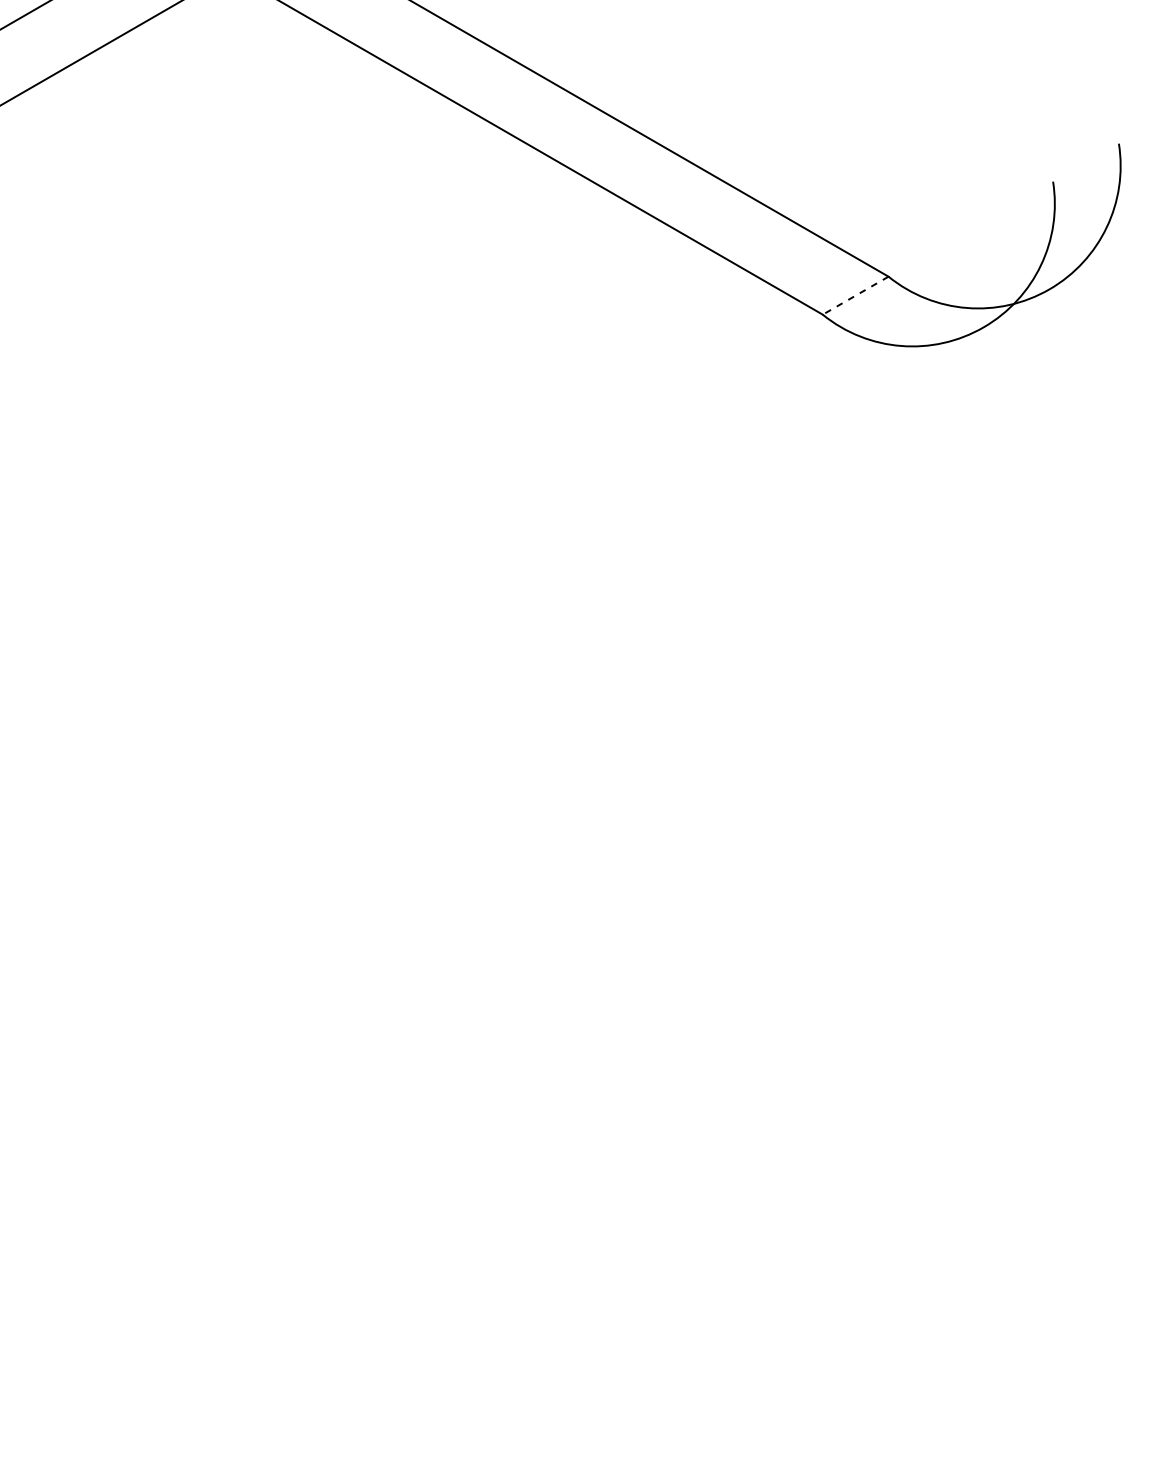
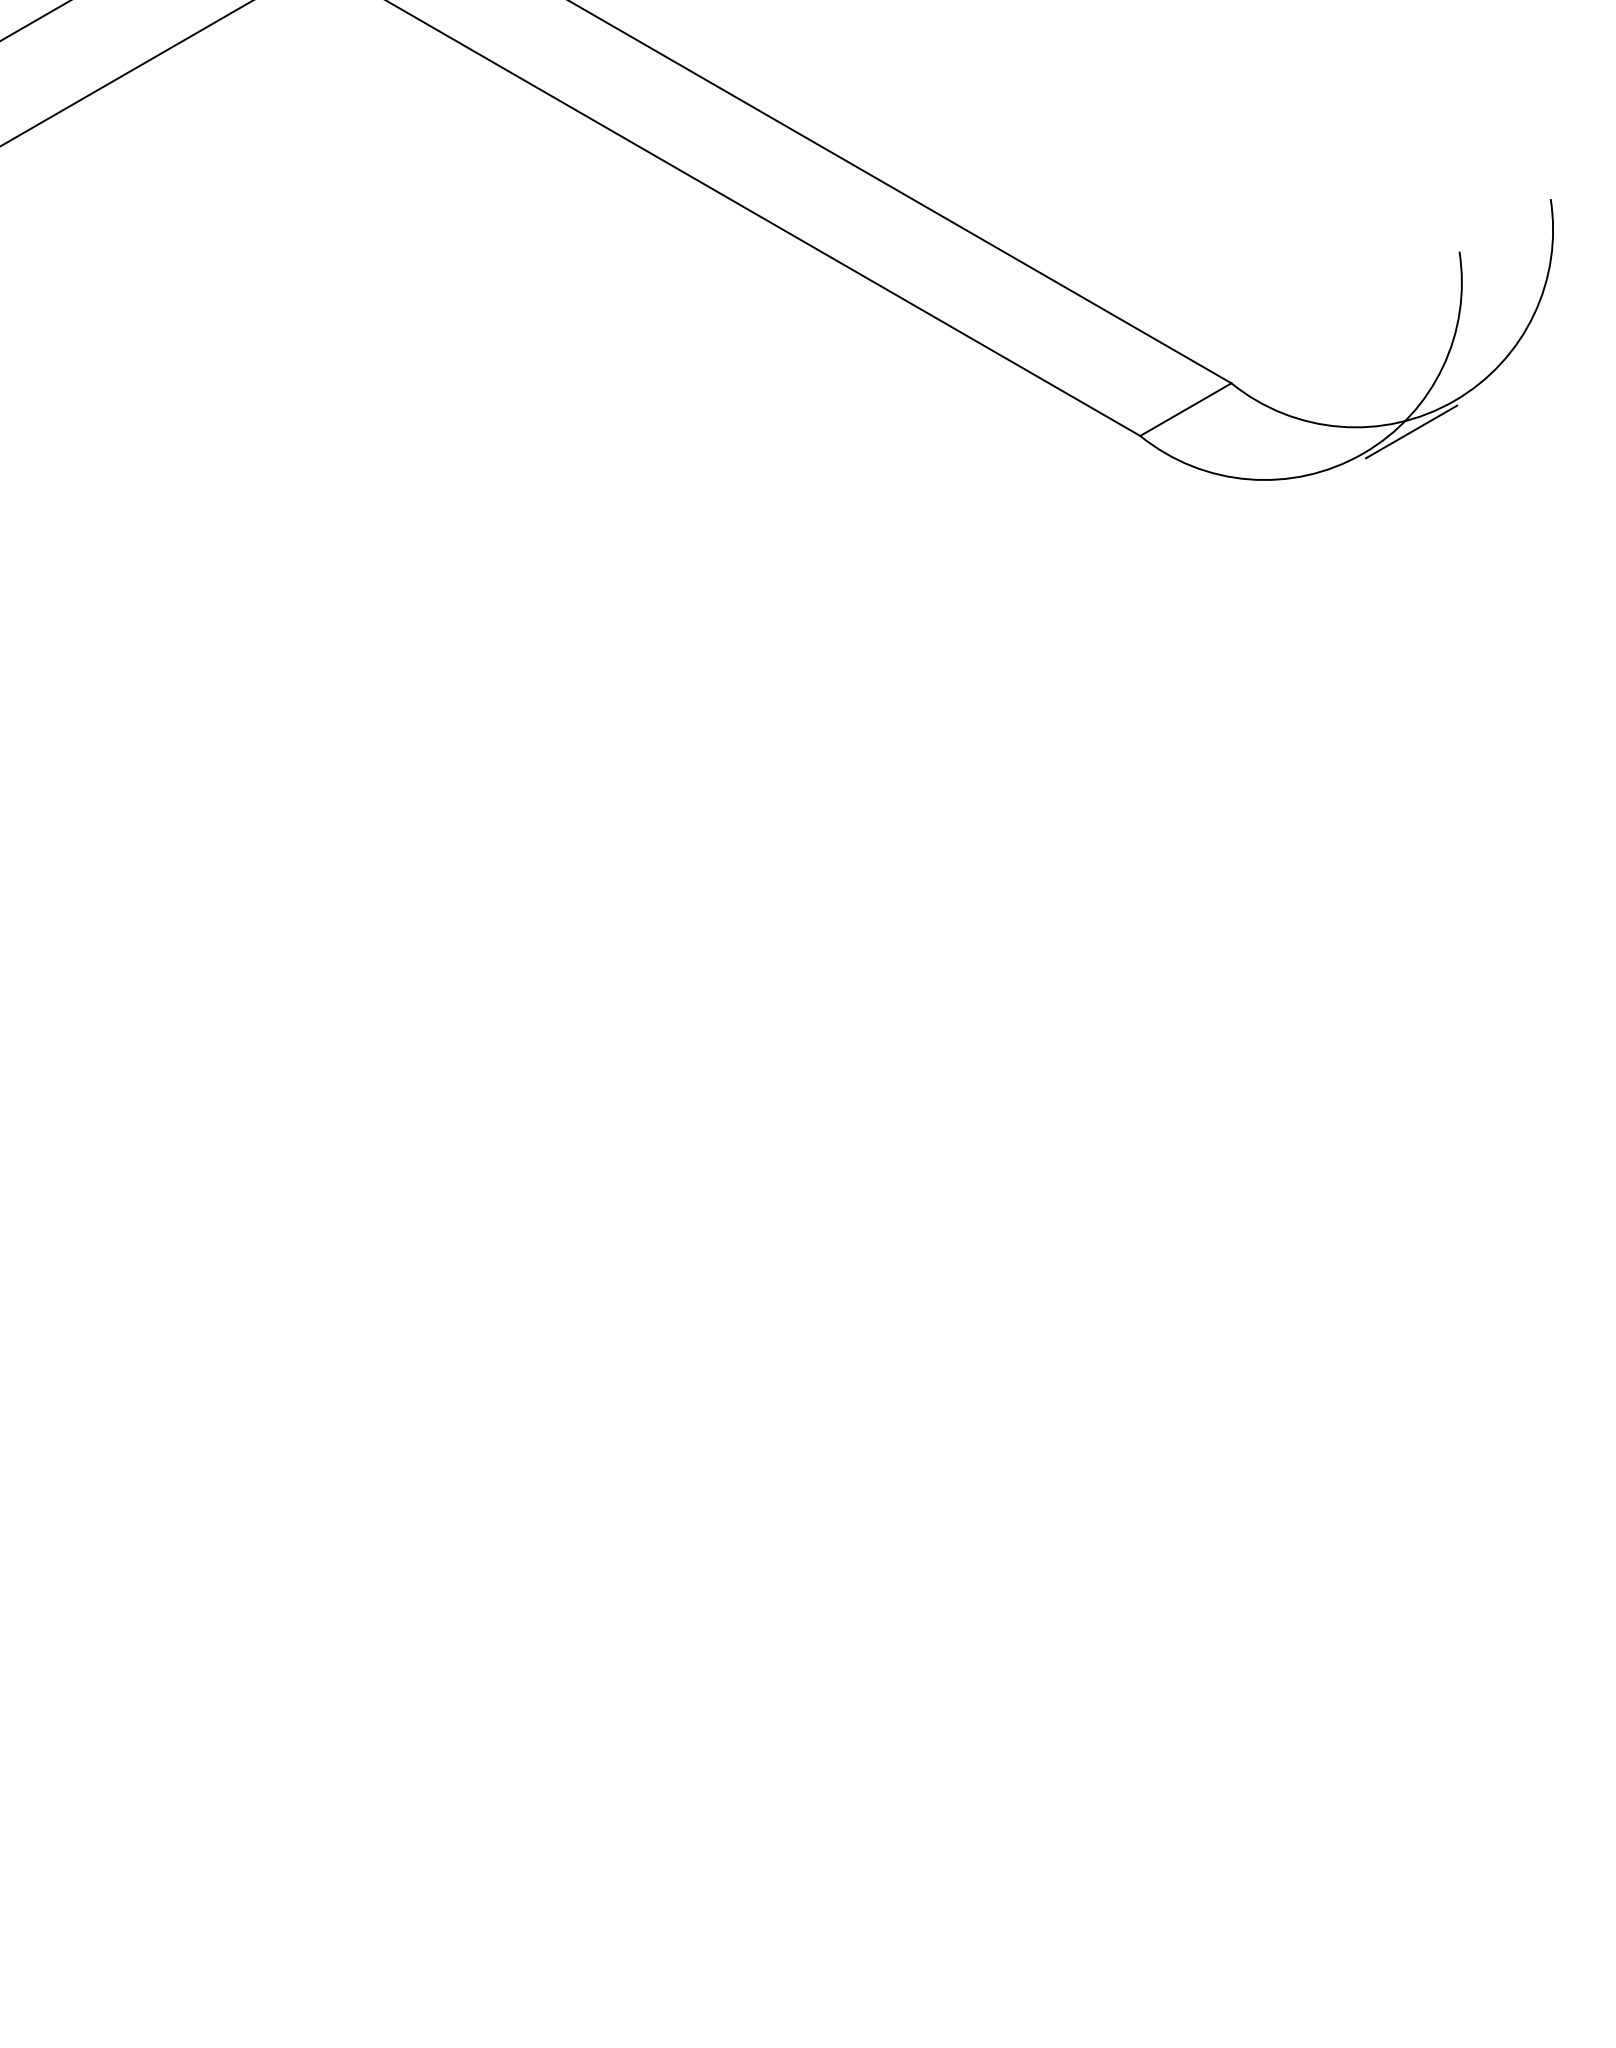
line: (855, 295) -> (1185, 409), dashed -> solid
line: (1018, 311) -> (1411, 431), added

